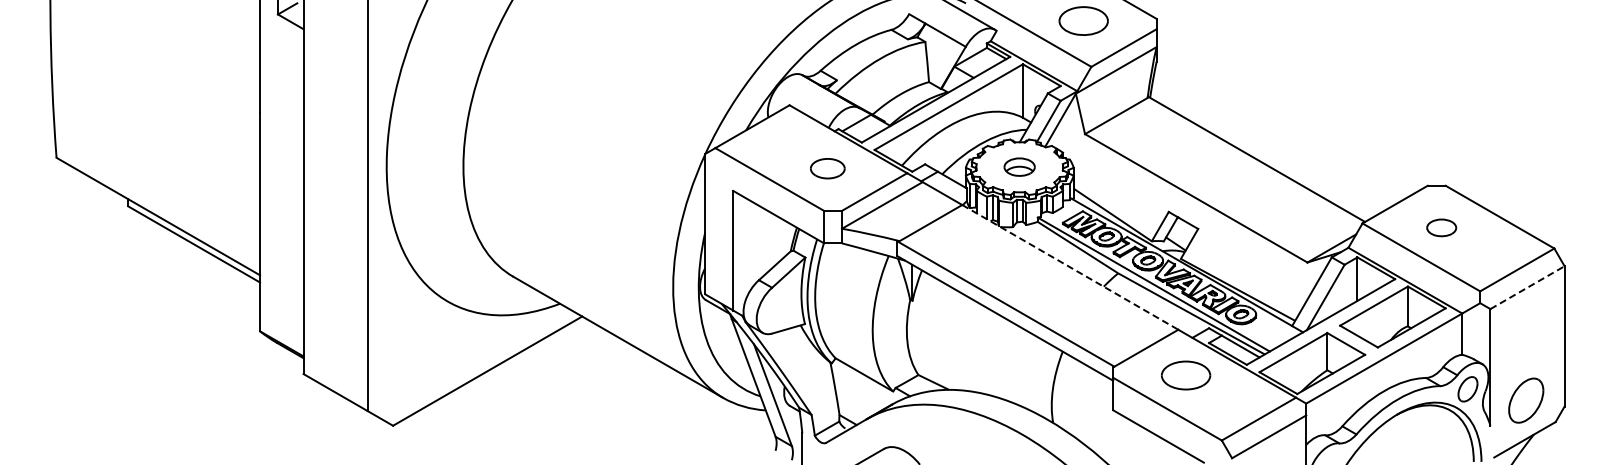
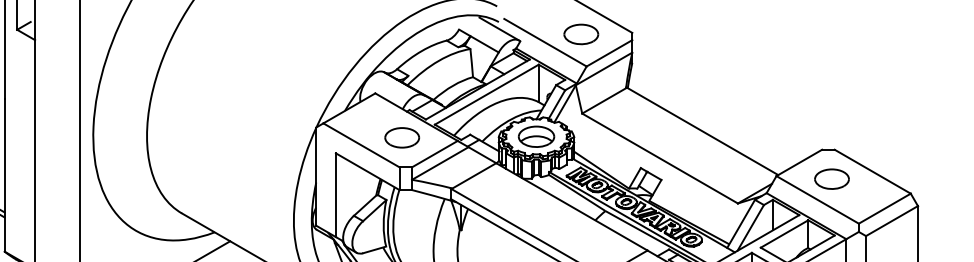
part: (1019, 166) -> (536, 136), size x1.67
part: (827, 168) -> (401, 137), size x1.43
part: (1441, 227) -> (831, 178), size x1.67
line: (1070, 267) -> (572, 206), dashed -> solid
line: (1527, 287) -> (891, 220), dashed -> solid

